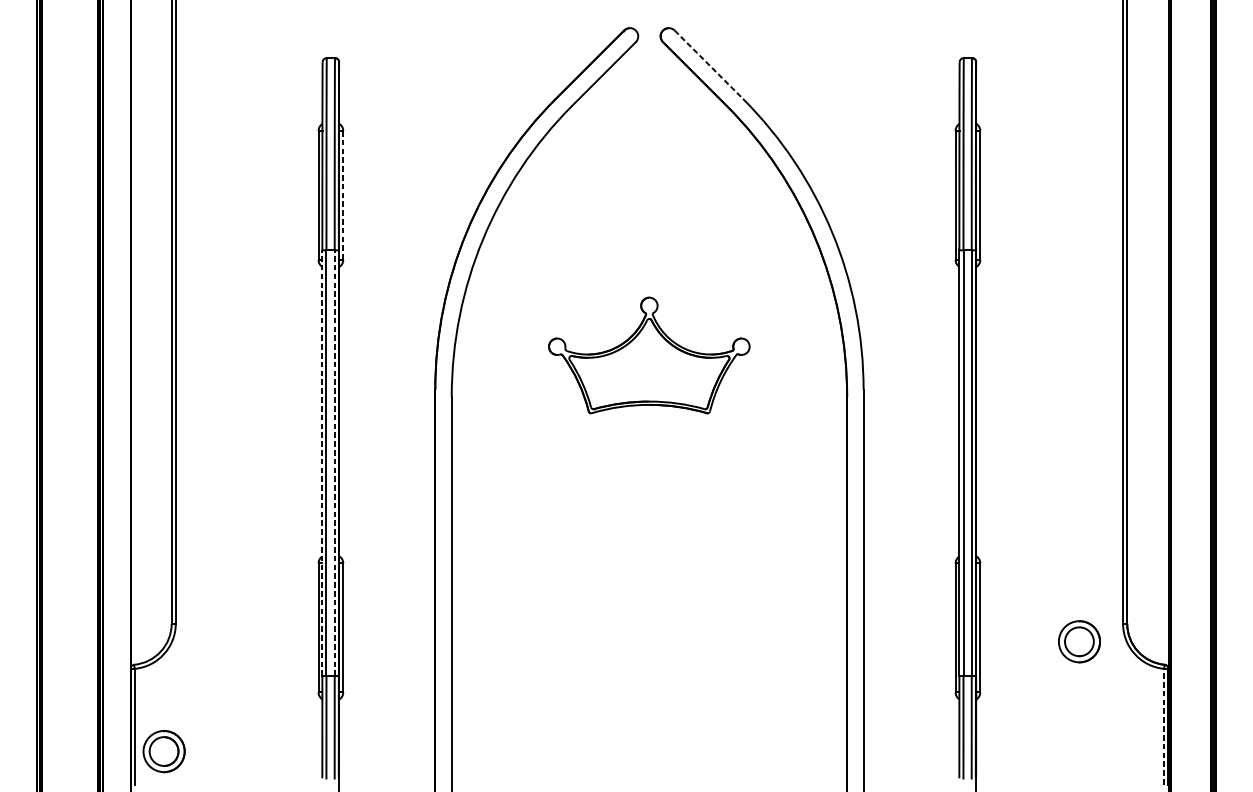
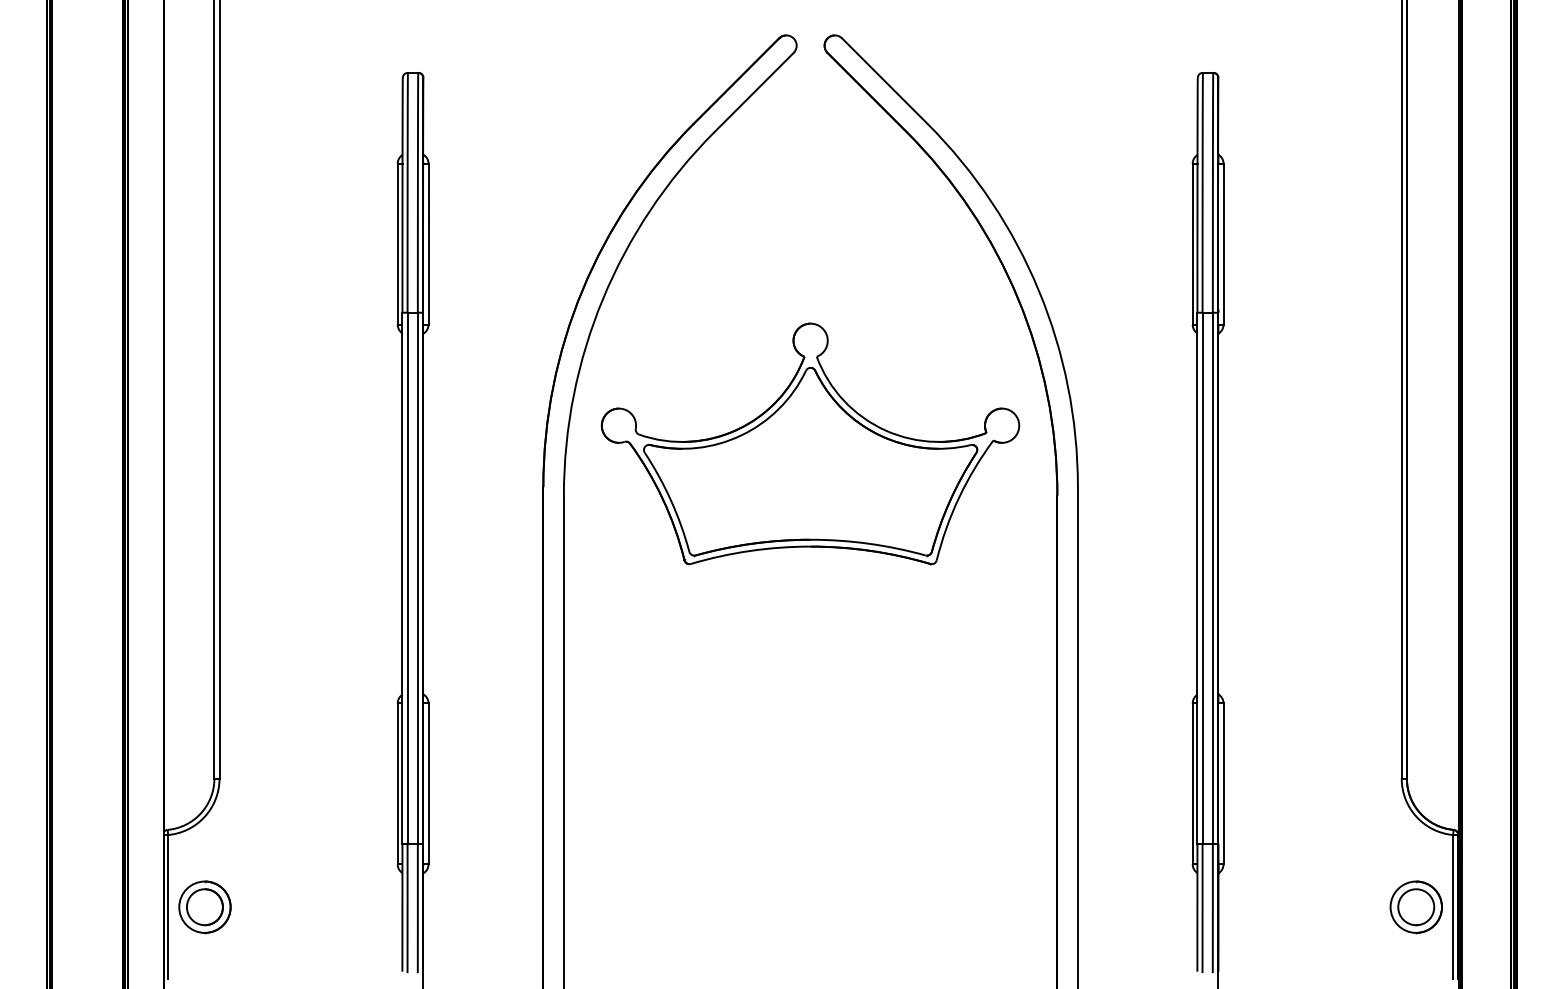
line: (709, 65) -> (885, 81), dashed -> solid
line: (343, 195) -> (428, 244), dashed -> solid
part: (649, 355) -> (810, 443), size x1.67
line: (322, 463) -> (402, 578), dashed -> solid
line: (334, 463) -> (417, 578), dashed -> solid
part: (1078, 641) -> (1415, 907), moved
line: (1164, 726) -> (1453, 906), dashed -> solid
part: (163, 751) -> (204, 907), moved

